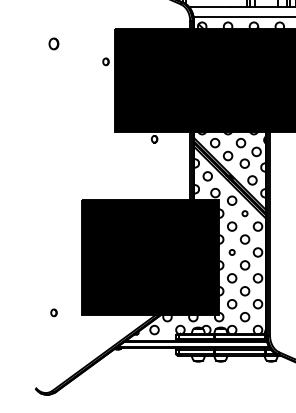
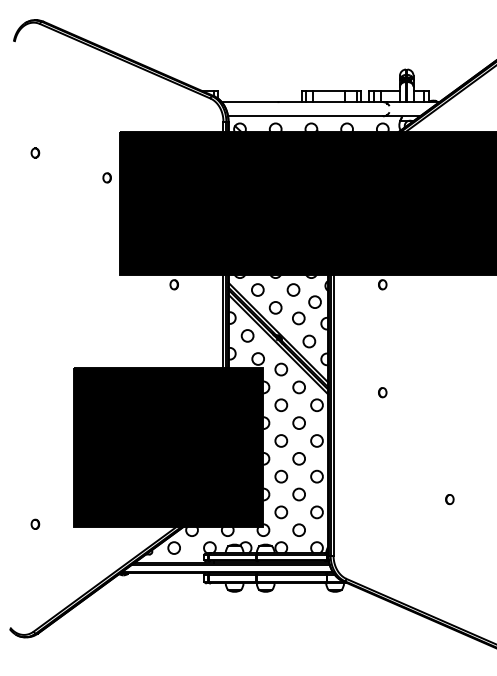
part: (54, 43) -> (35, 152), size x0.62
circle: (244, 213) -> (298, 387), size x1.67
circle: (232, 252) -> (281, 440), size x1.67

